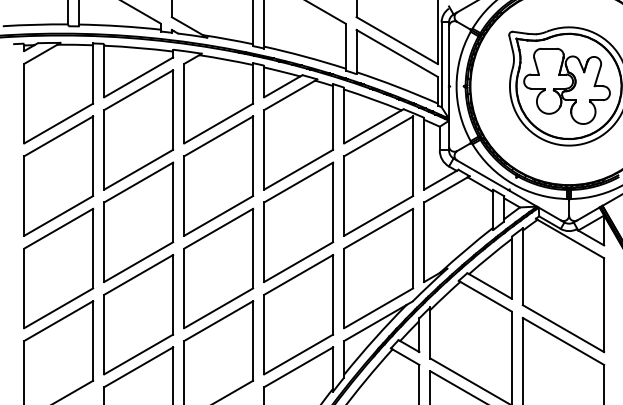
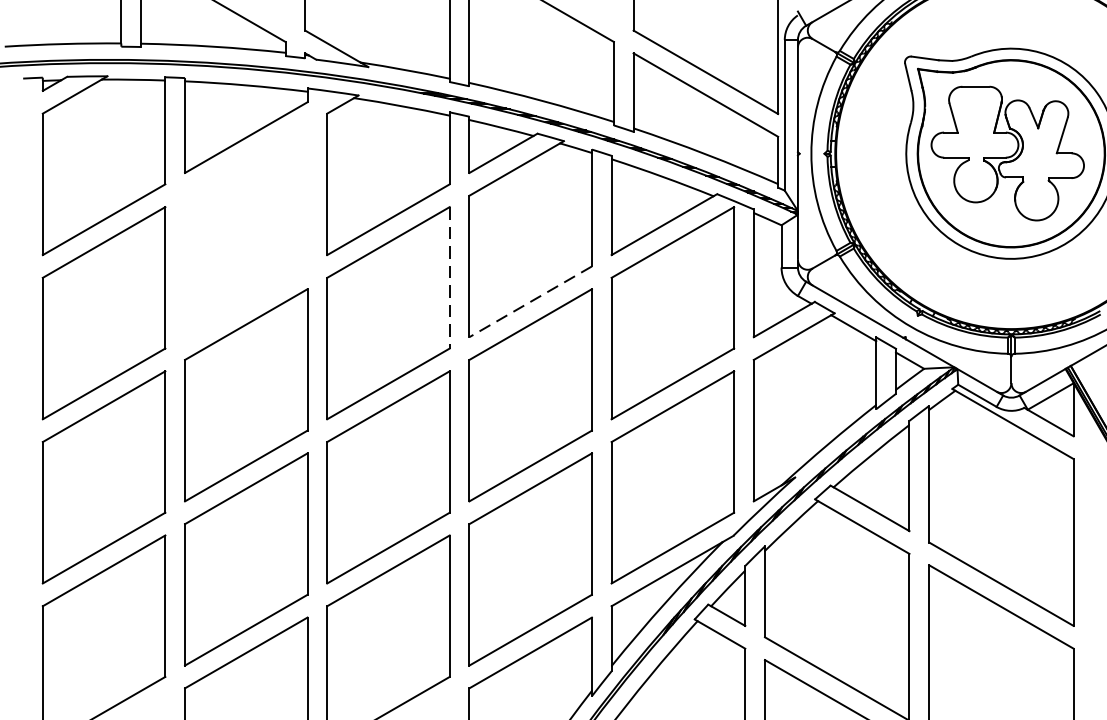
part: (138, 129) -> (245, 230), removed
line: (253, 156) -> (450, 278), solid -> dashed
line: (298, 169) -> (530, 301), solid -> dashed

